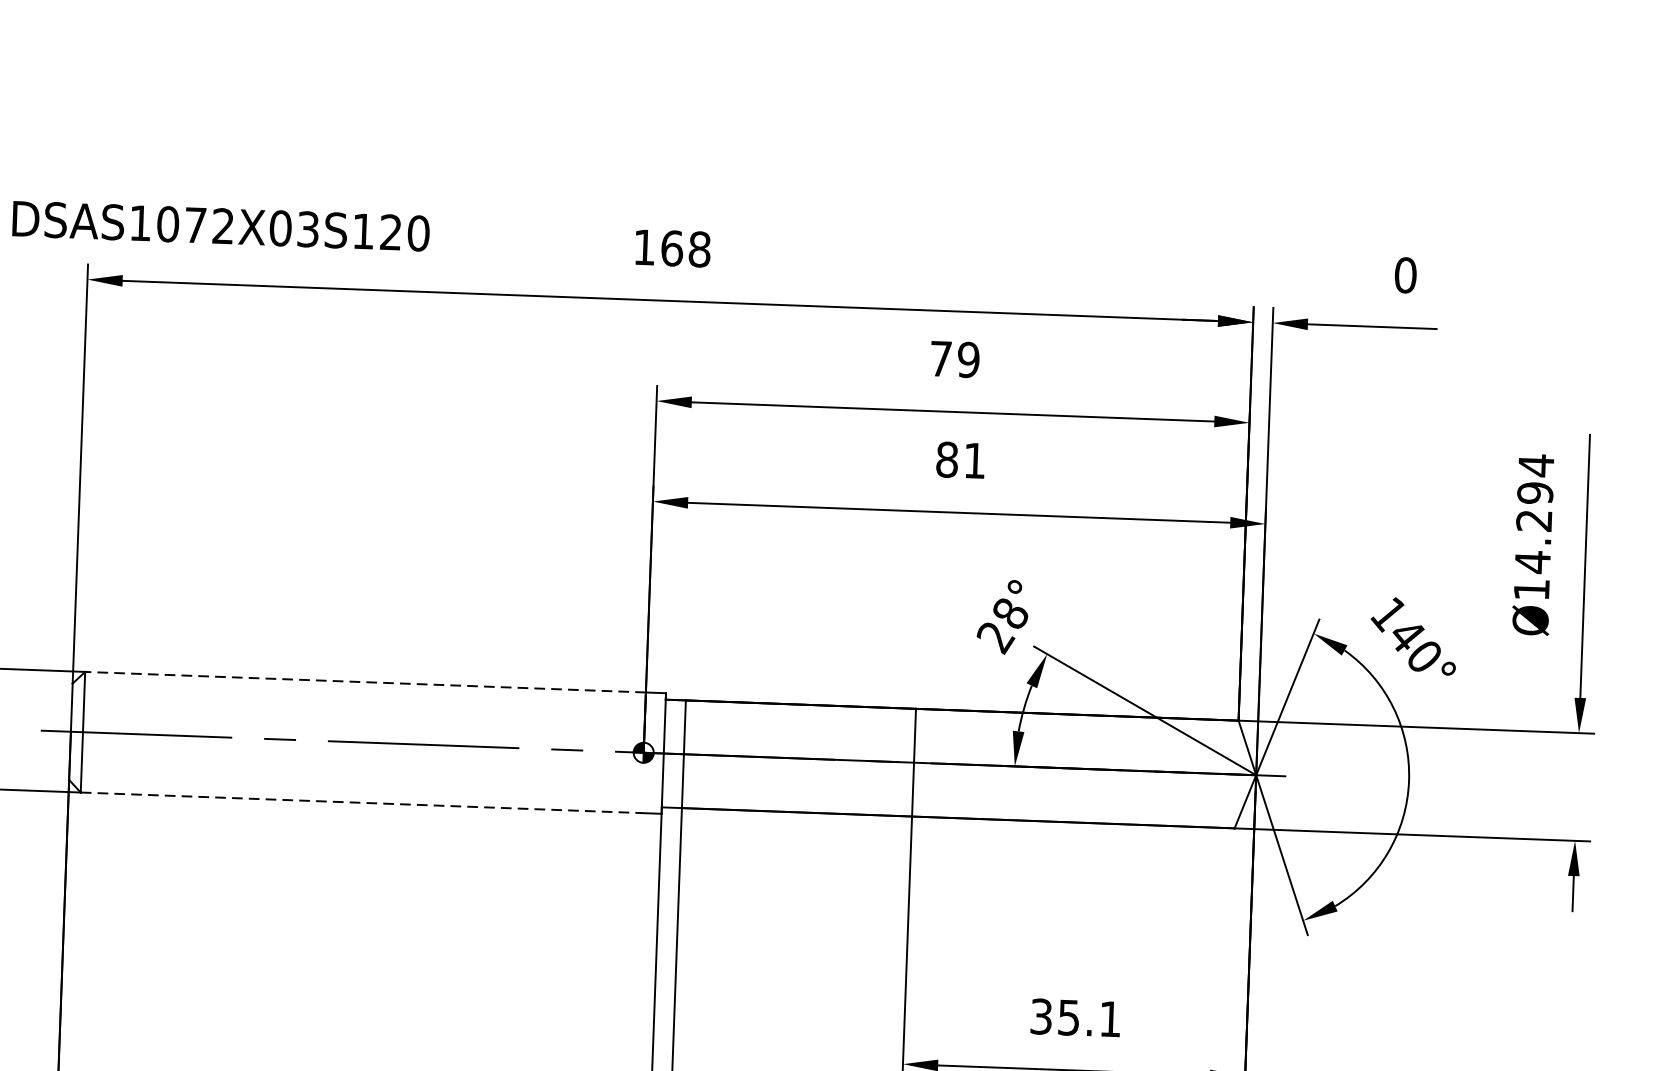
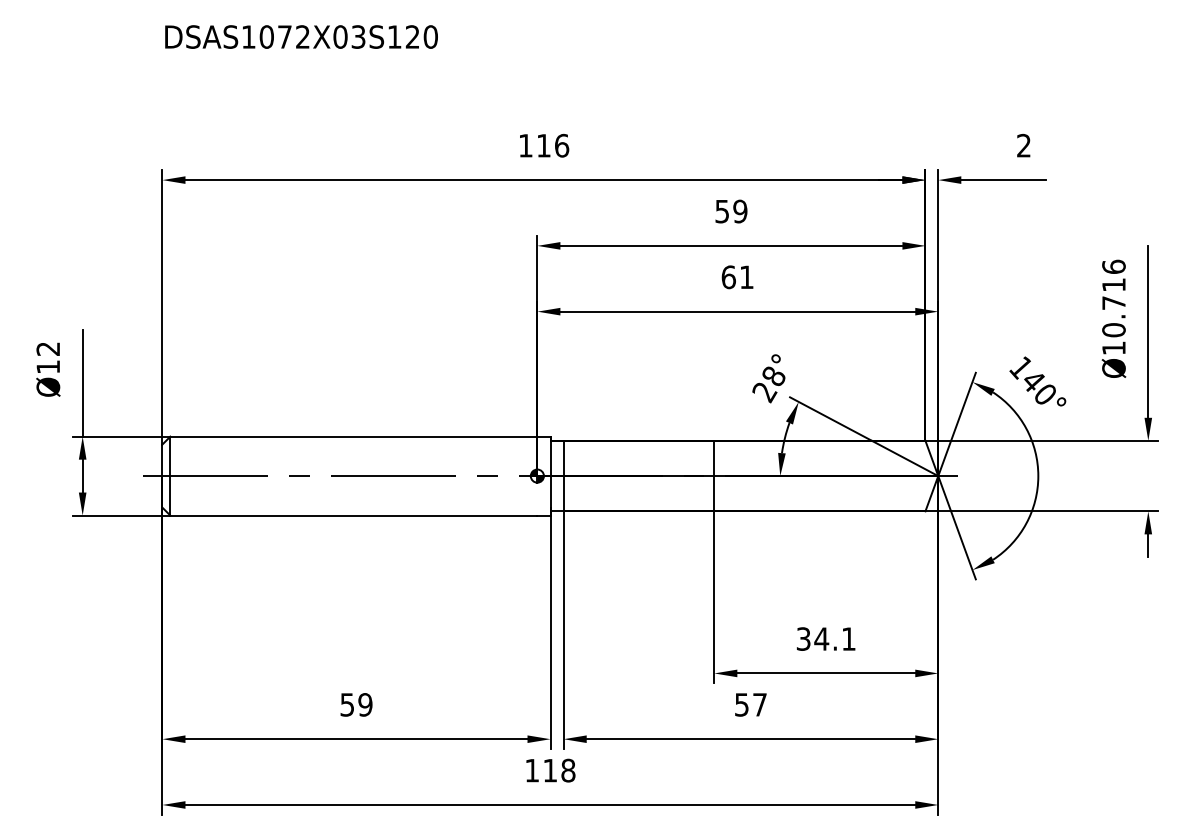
text: (221, 225) -> (301, 36), moved
text: (686, 248) -> (553, 145), 168 -> 116
text: (1406, 274) -> (1024, 145), 0 -> 2
text: (939, 358) -> (721, 211), 79 -> 59
text: (946, 460) -> (728, 277), 81 -> 61
text: (1533, 513) -> (1113, 298), Ø14.294 -> Ø10.716
line: (364, 681) -> (353, 436), dashed -> solid
line: (360, 802) -> (353, 515), dashed -> solid
text: (1068, 1016) -> (821, 638), 35.1 -> 34.1

